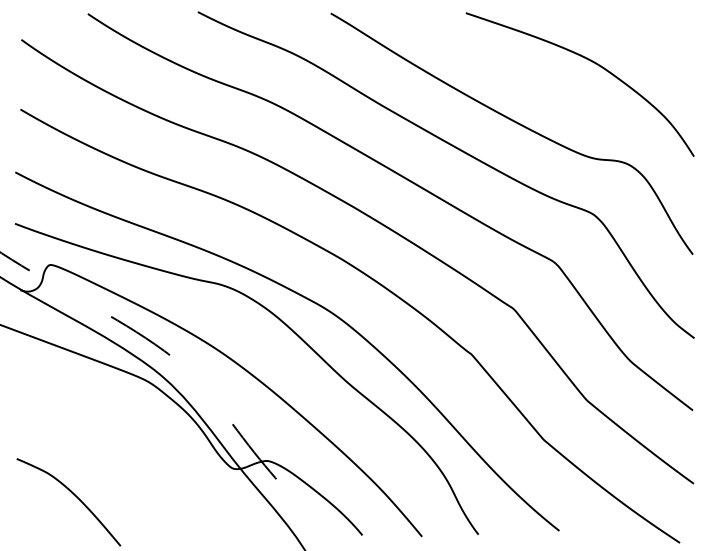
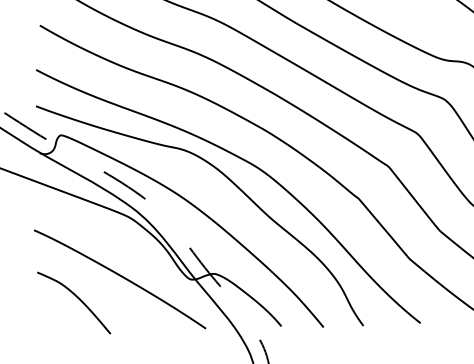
curve: (135, 465) -> (121, 277), added

